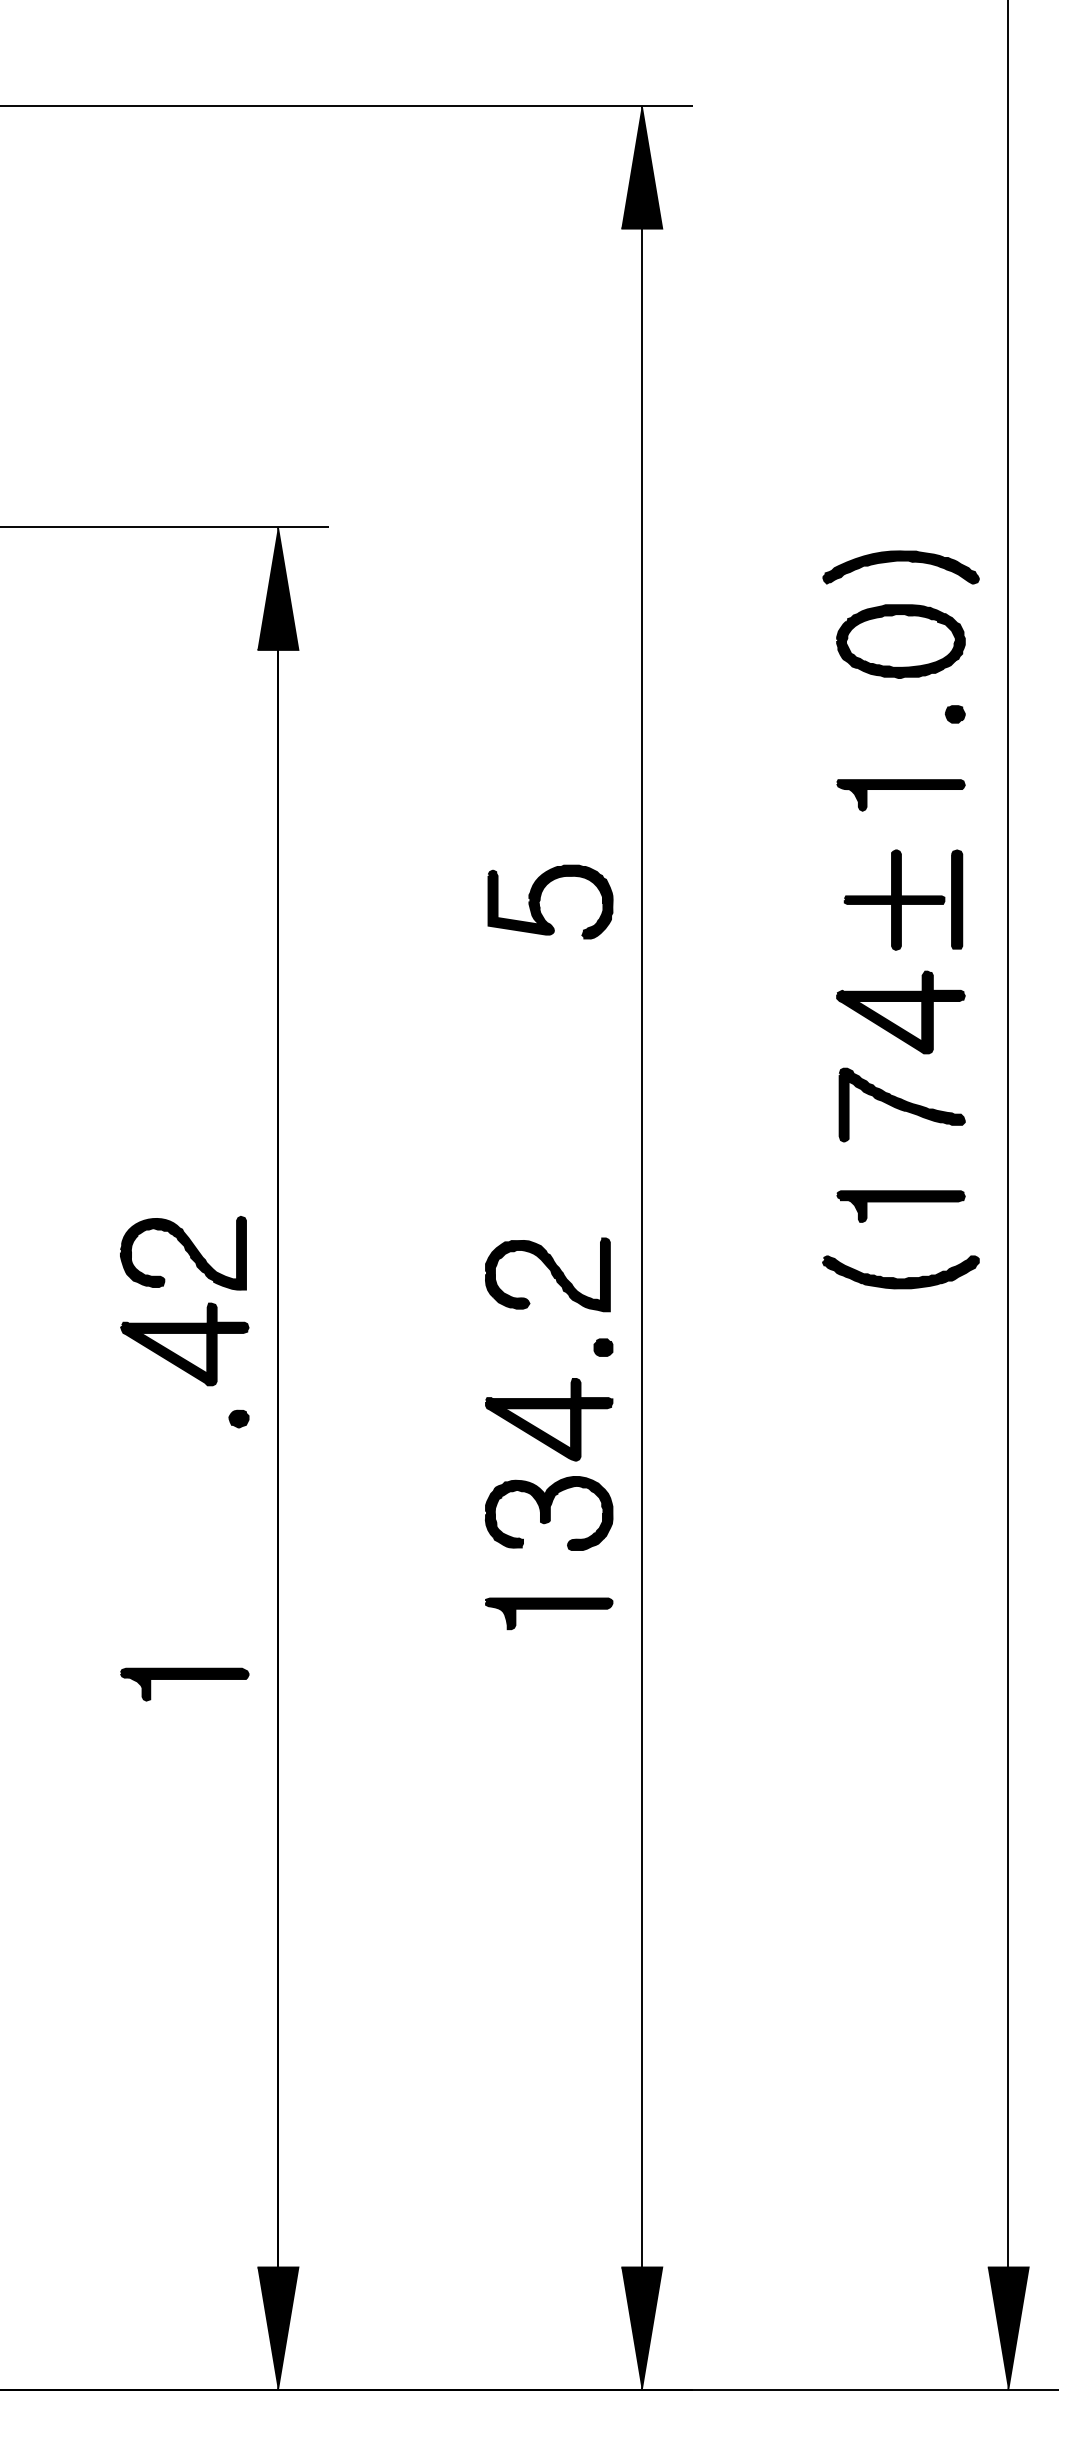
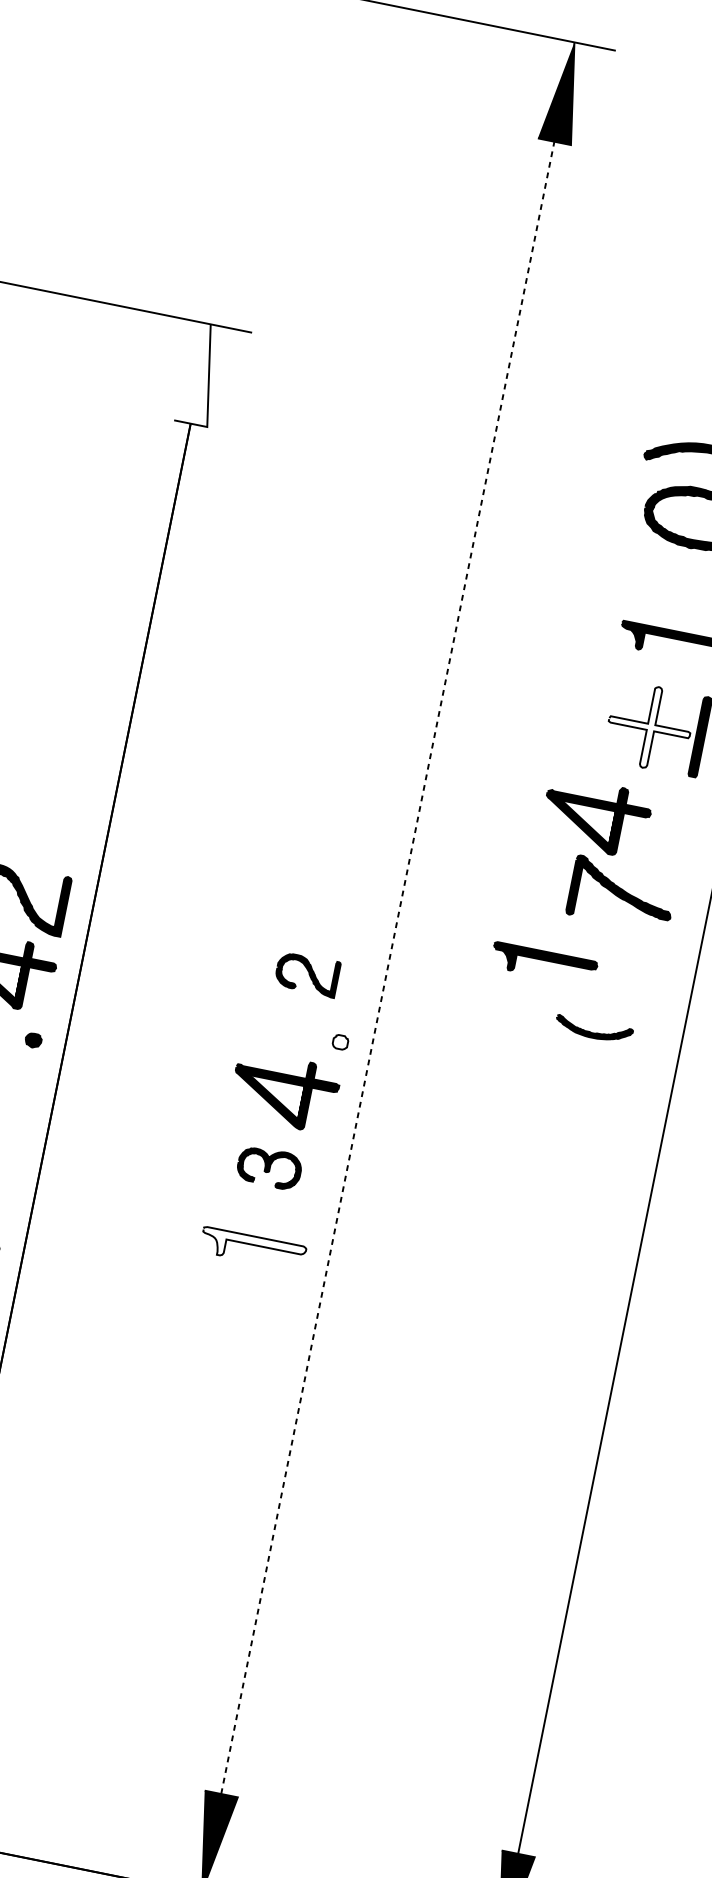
fill: (277, 588) -> (200, 373), removed
fill: (894, 899) -> (649, 726), removed
part: (540, 900) -> (362, 669), removed
part: (900, 1012) -> (595, 817), moved
part: (900, 1206) -> (543, 964), moved
line: (641, 1247) -> (387, 967), solid -> dashed
part: (900, 1272) -> (593, 1029), size x0.6
part: (547, 1274) -> (307, 973), size x0.6
fill: (603, 1347) -> (340, 1042), removed
part: (549, 1513) -> (269, 1167), size x0.6
fill: (549, 1613) -> (253, 1248), removed

